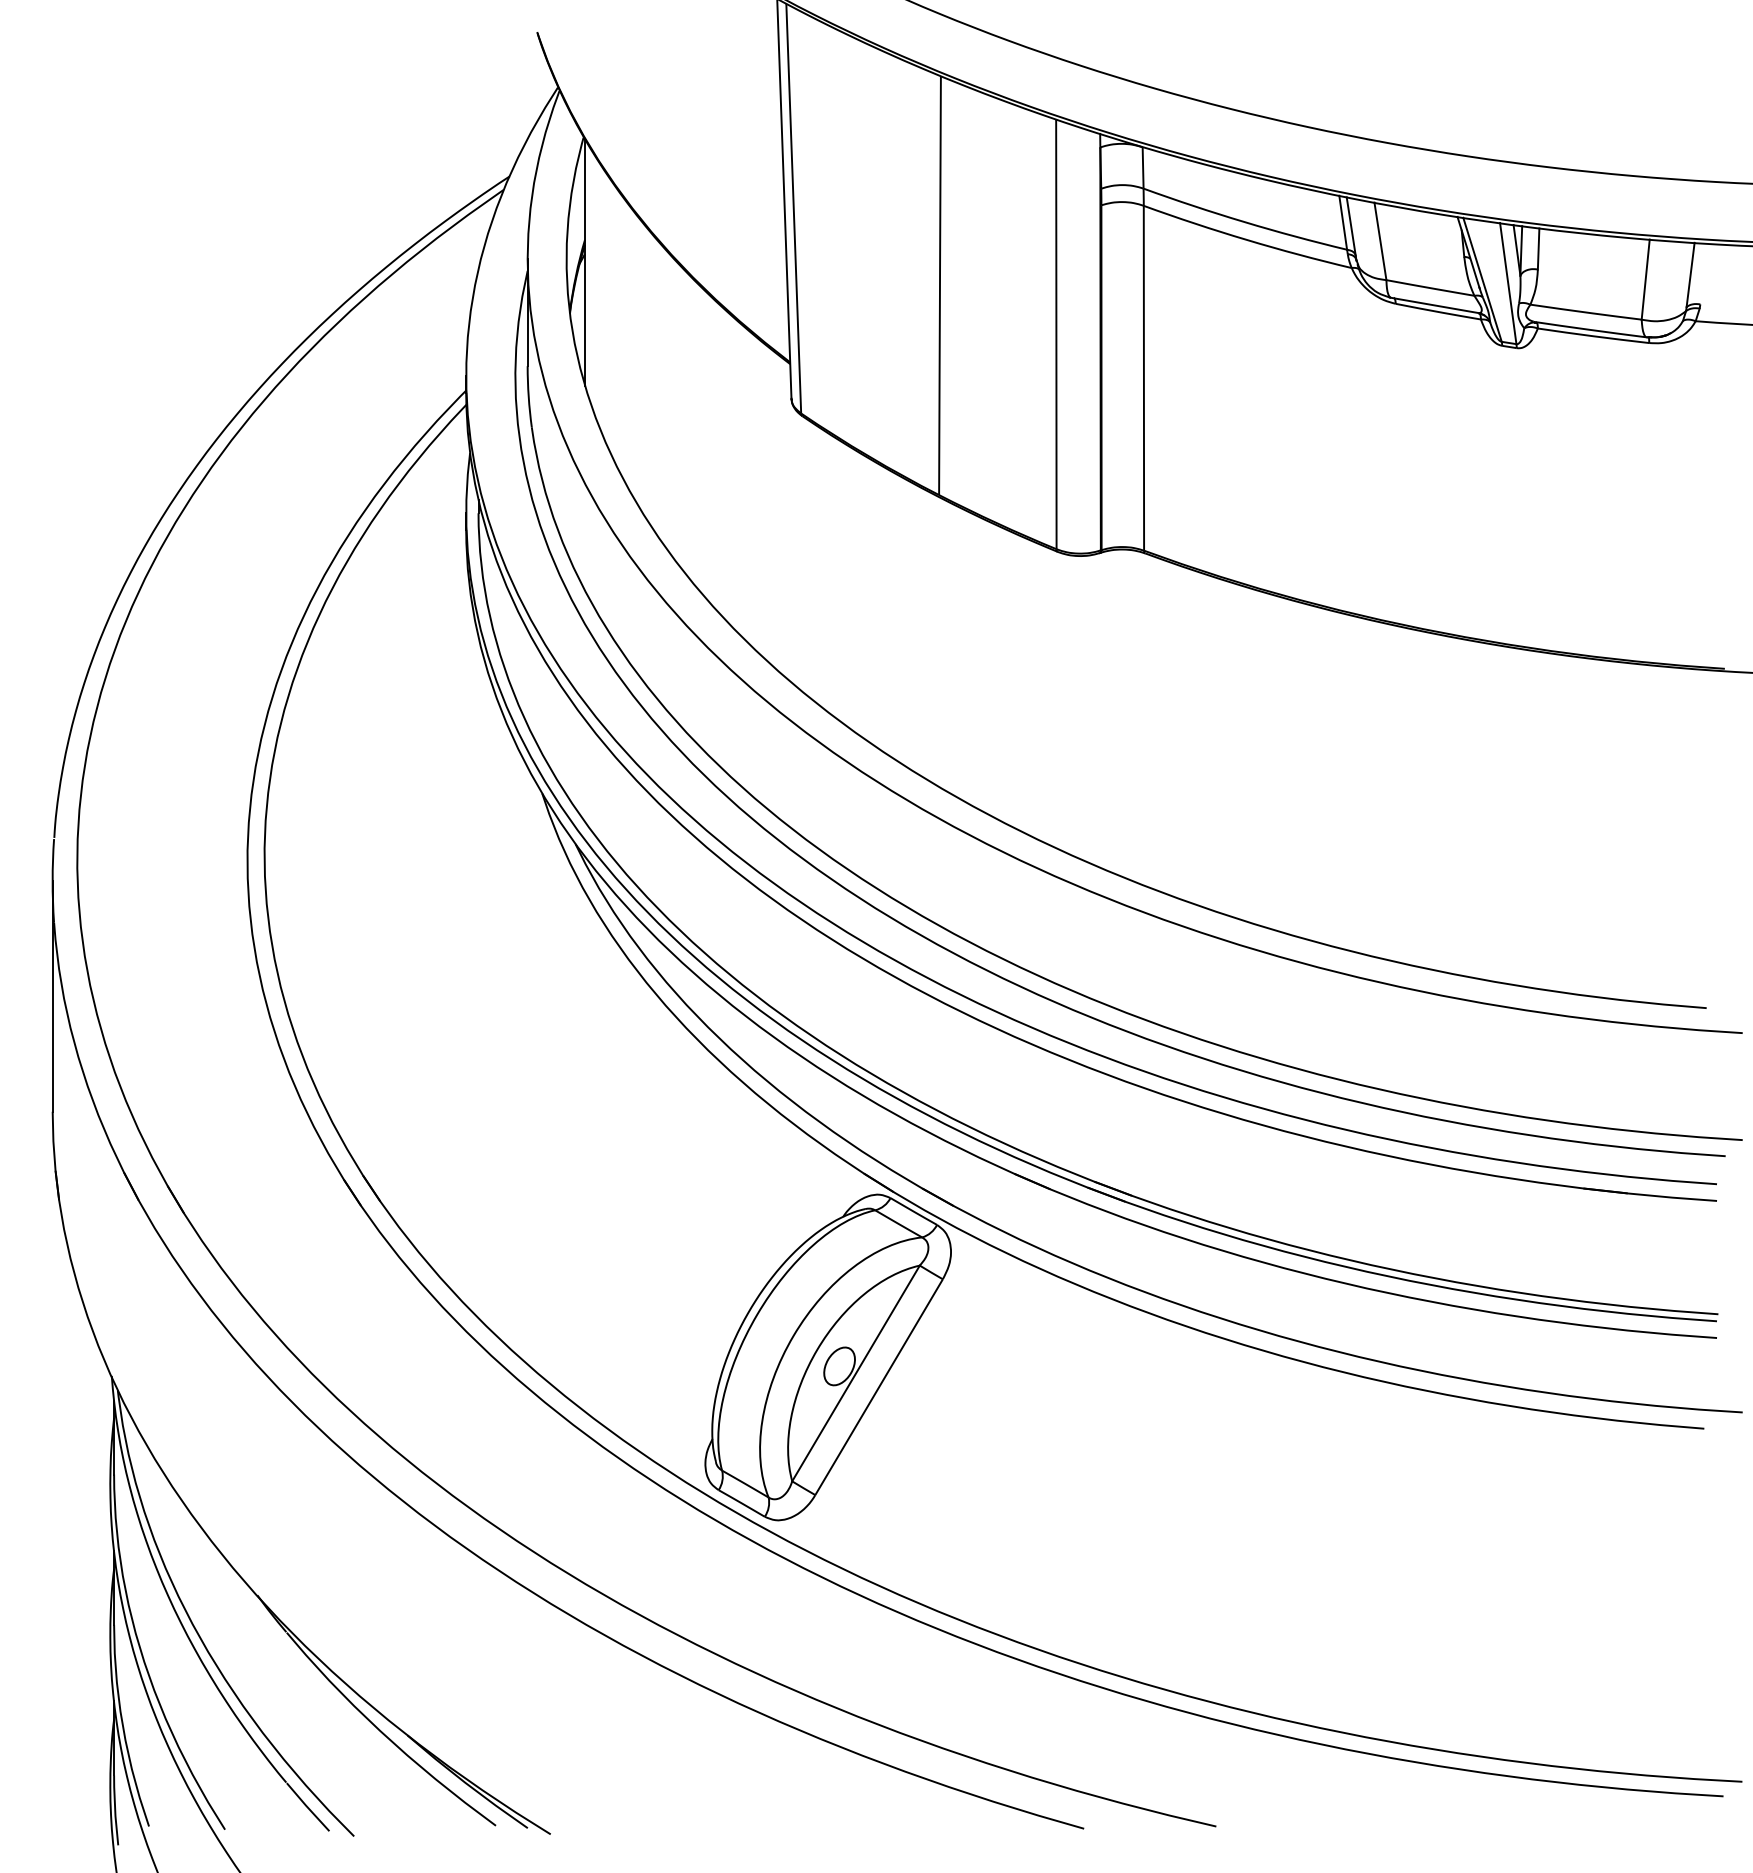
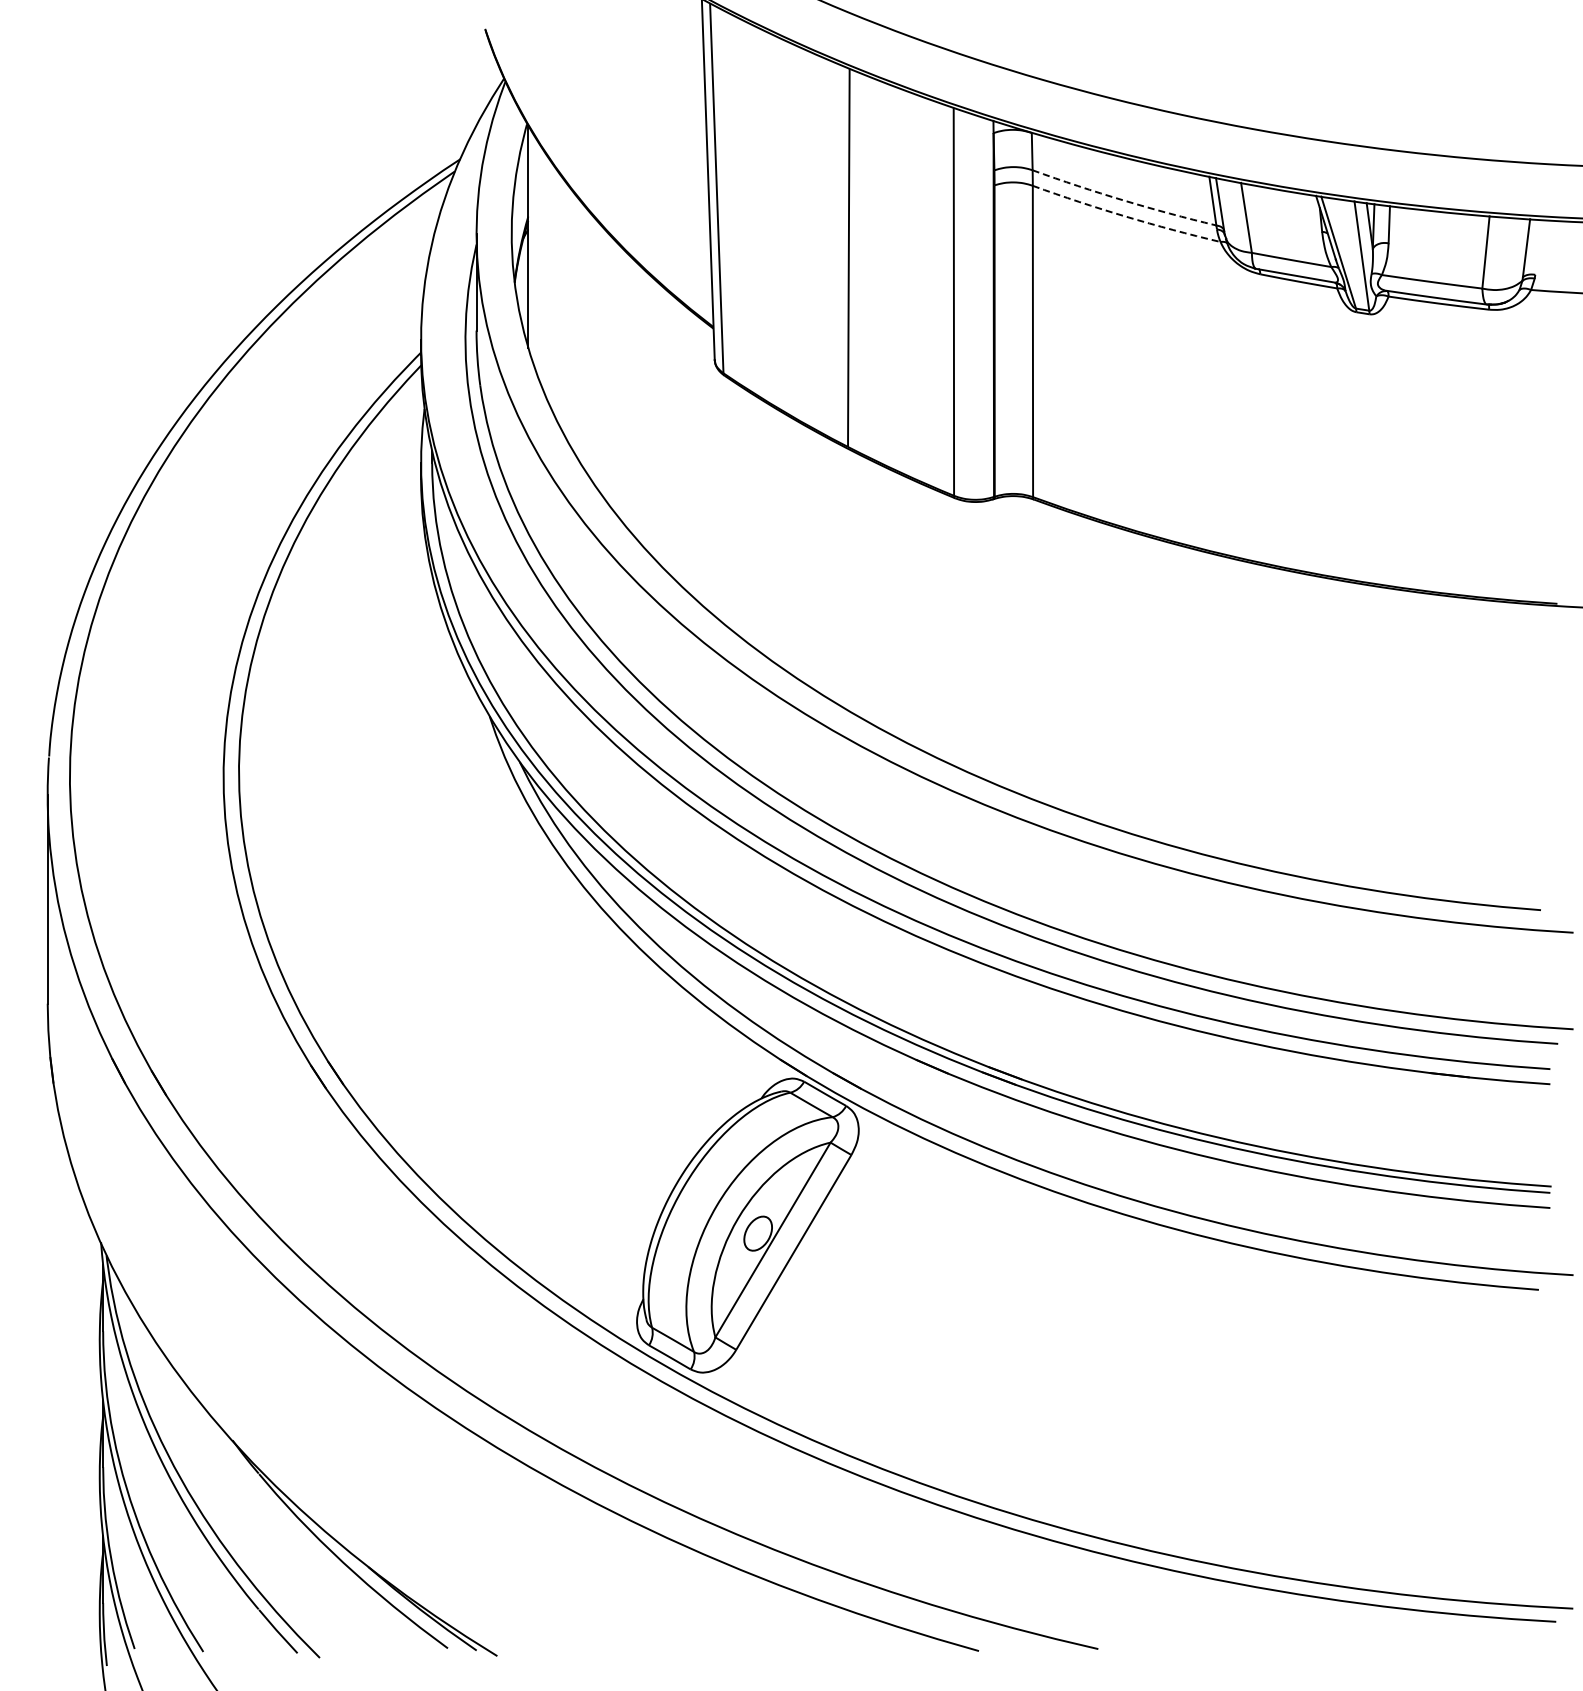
arc: (1244, 222) -> (1123, 200), solid -> dashed
arc: (1246, 239) -> (1125, 216), solid -> dashed

